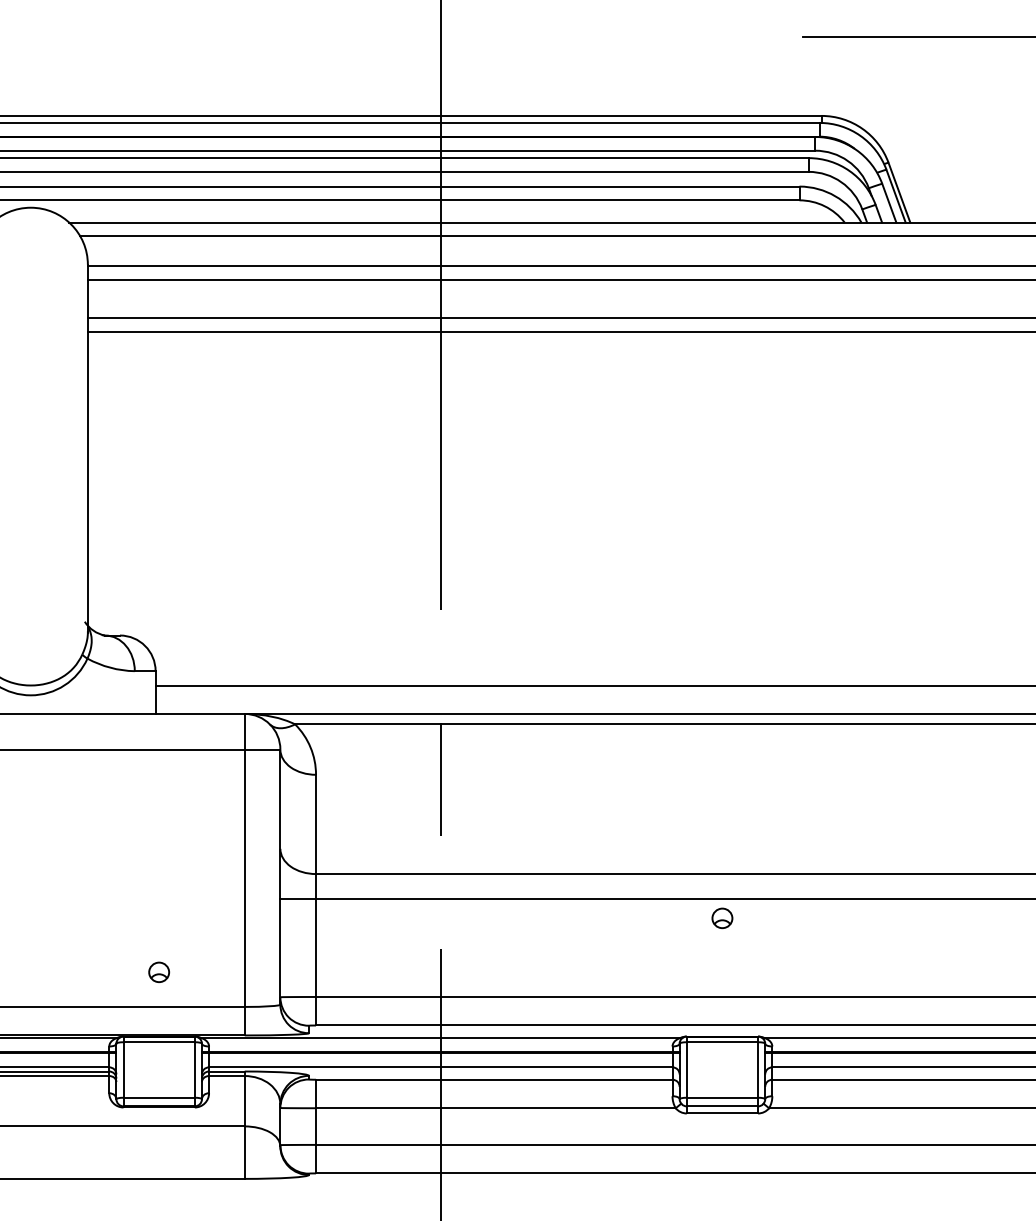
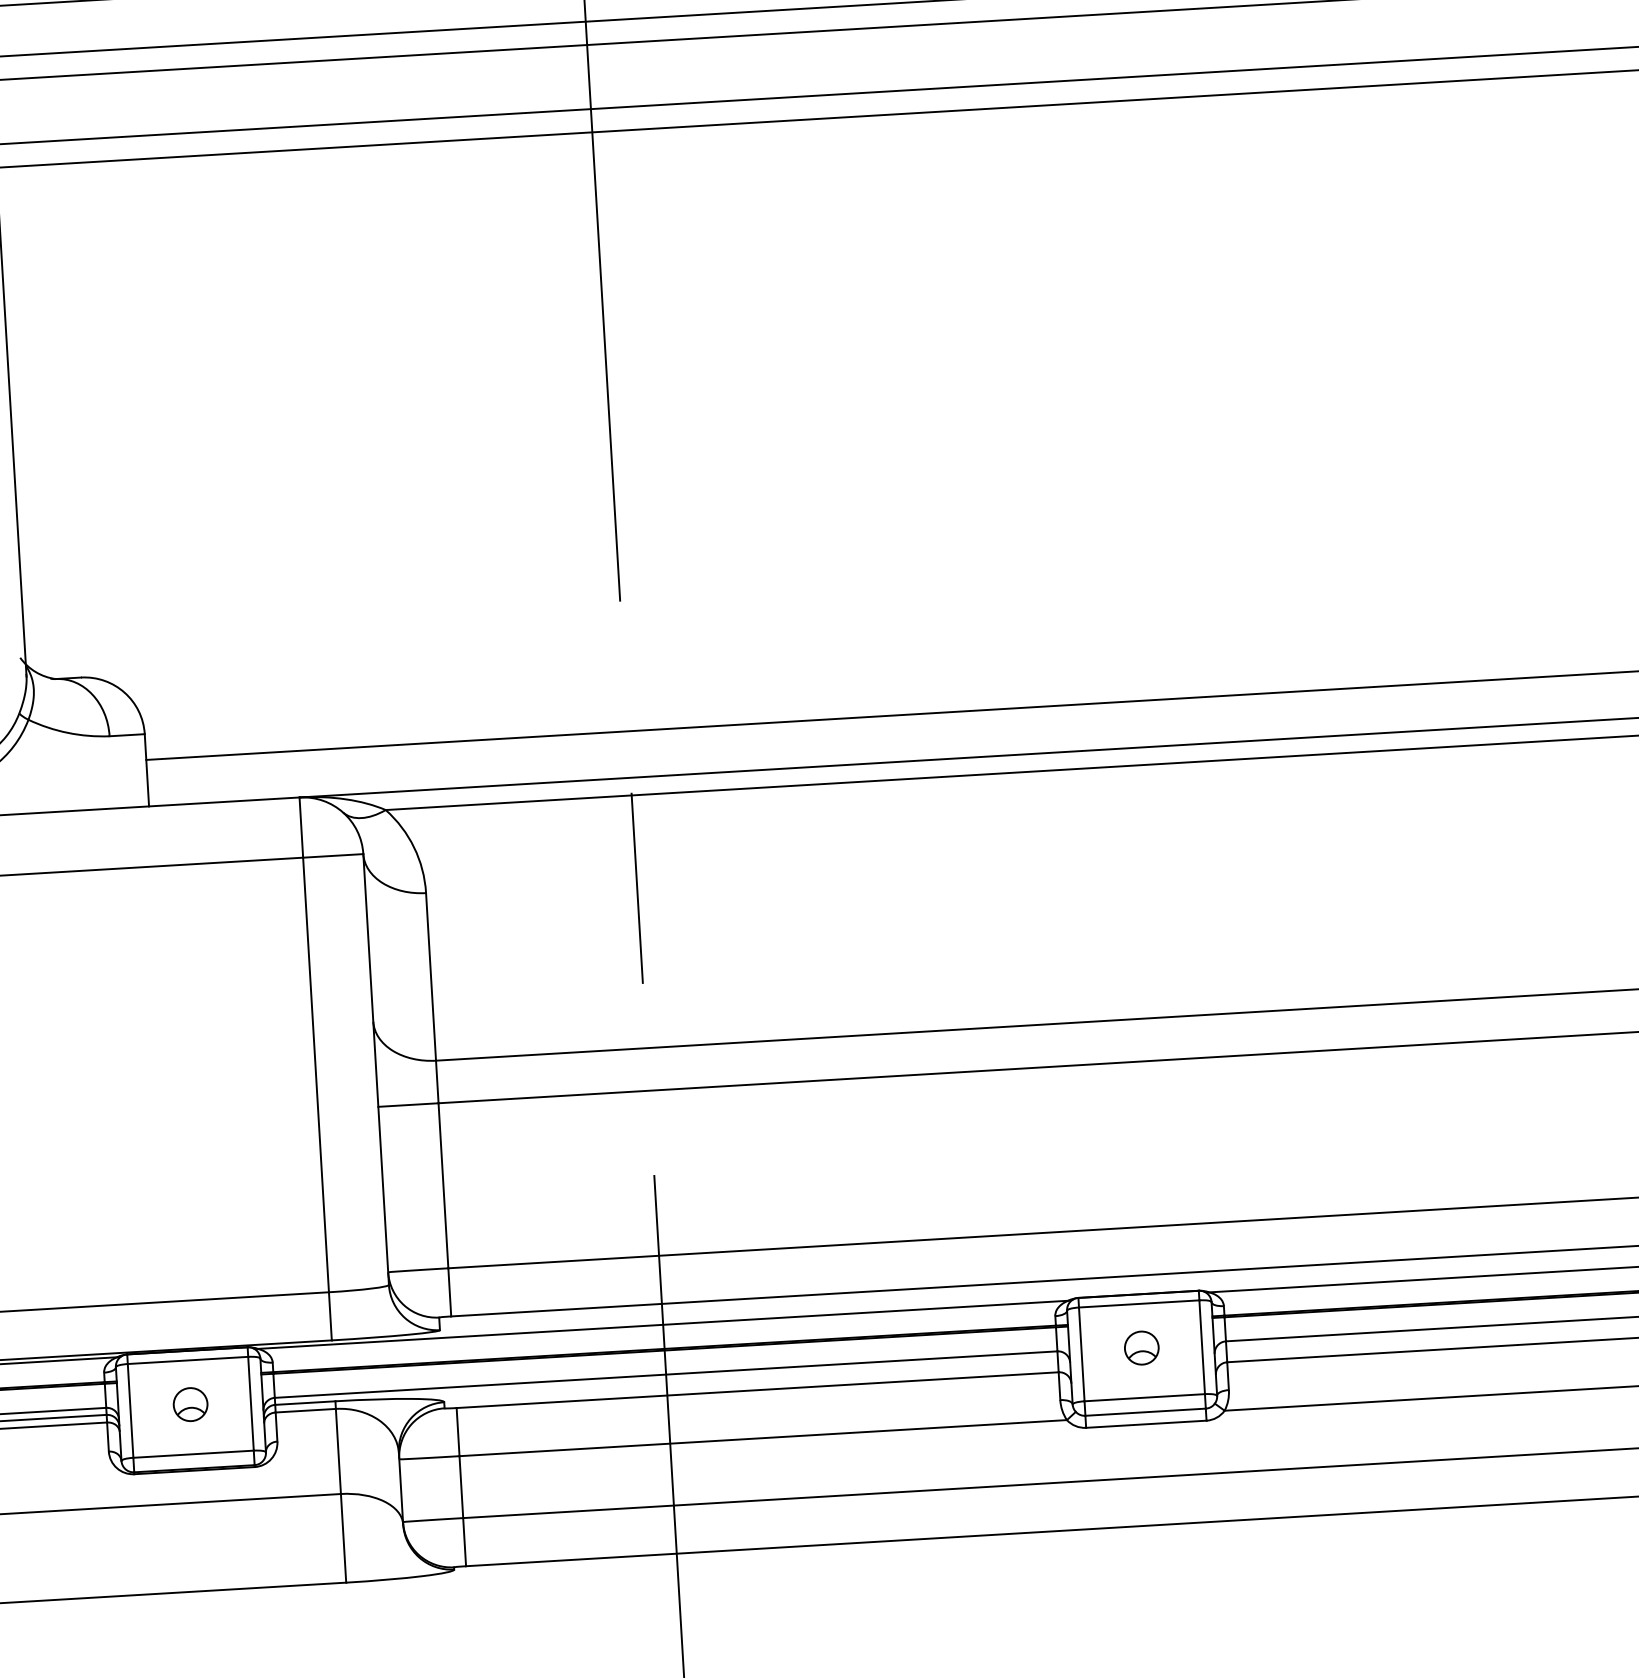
part: (722, 917) -> (1141, 1346), moved
part: (159, 971) -> (191, 1403), moved

